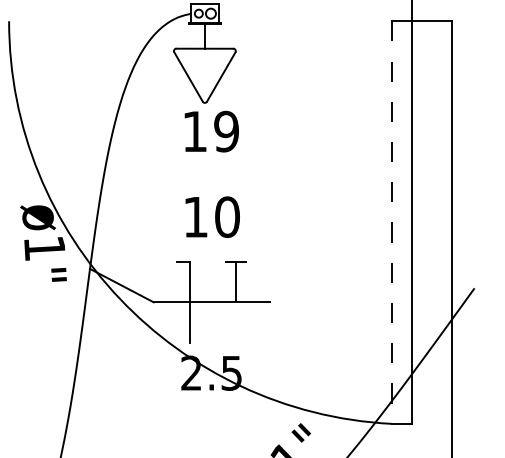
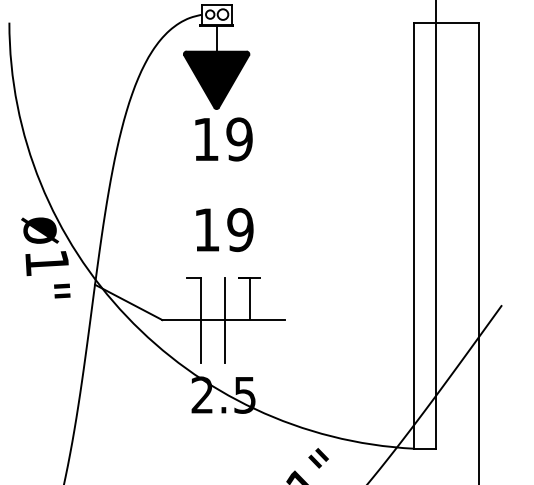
fill: (204, 75) -> (216, 80), added
text: (227, 216) -> (240, 229), 10 -> 19
line: (391, 223) -> (414, 236), dashed -> solid
line: (213, 302) -> (225, 320), added

